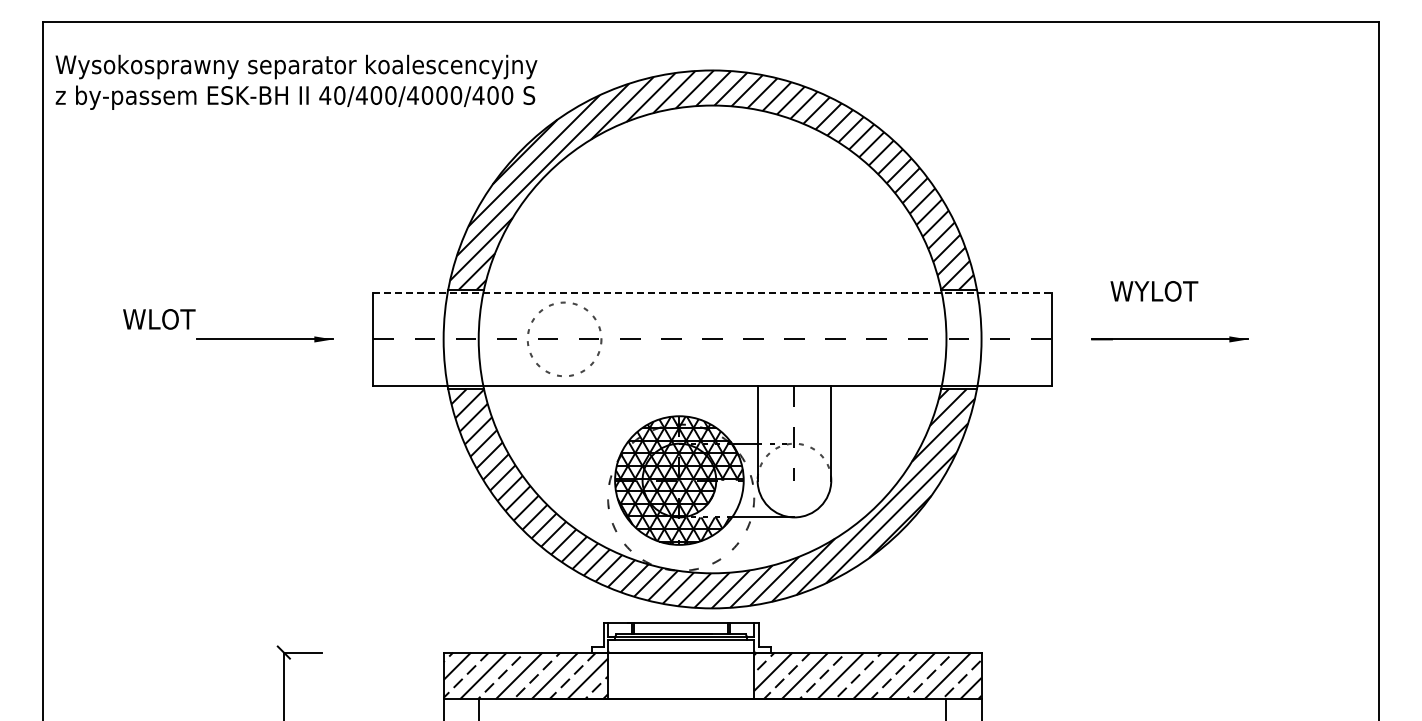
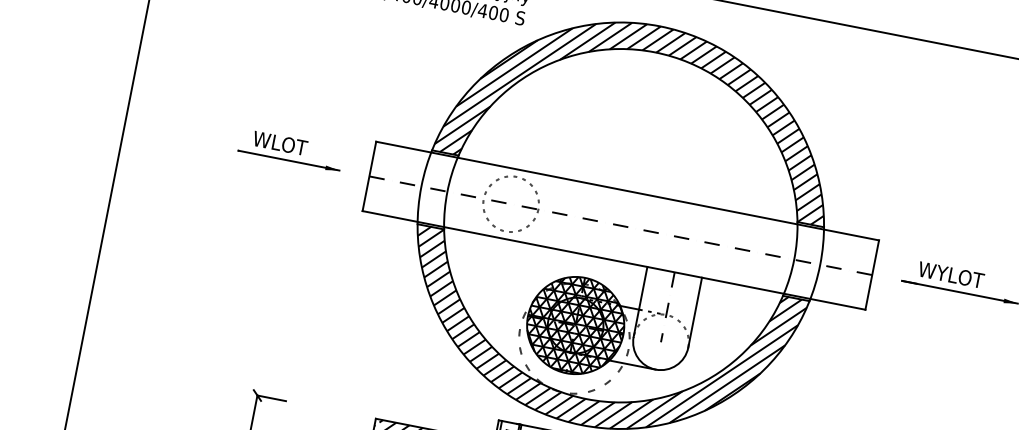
text: (1154, 291) -> (951, 275), moved
line: (713, 292) -> (628, 191), dashed -> solid
text: (159, 319) -> (280, 143), moved
hatch: (714, 498) -> (599, 343), added

